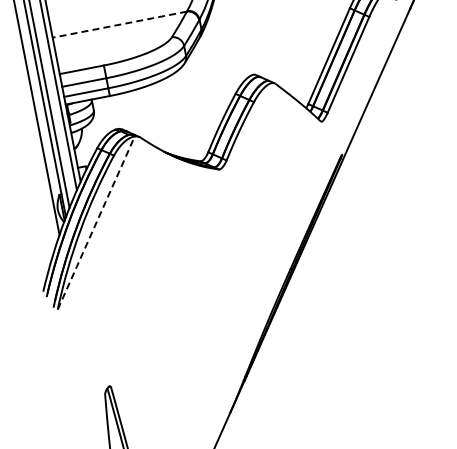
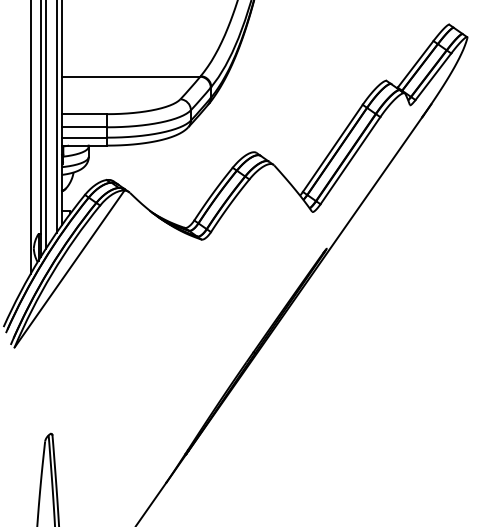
line: (119, 24) -> (130, 76), dashed -> solid
line: (96, 223) -> (69, 269), dashed -> solid

